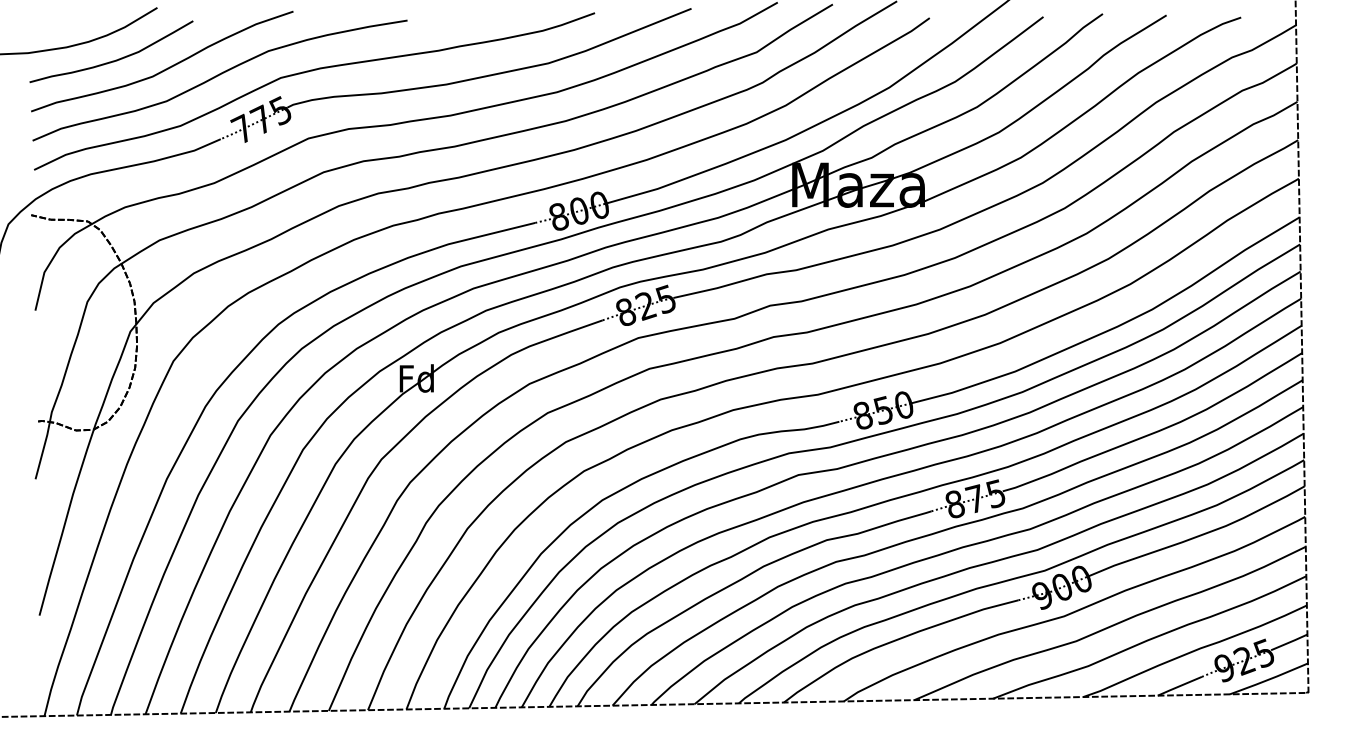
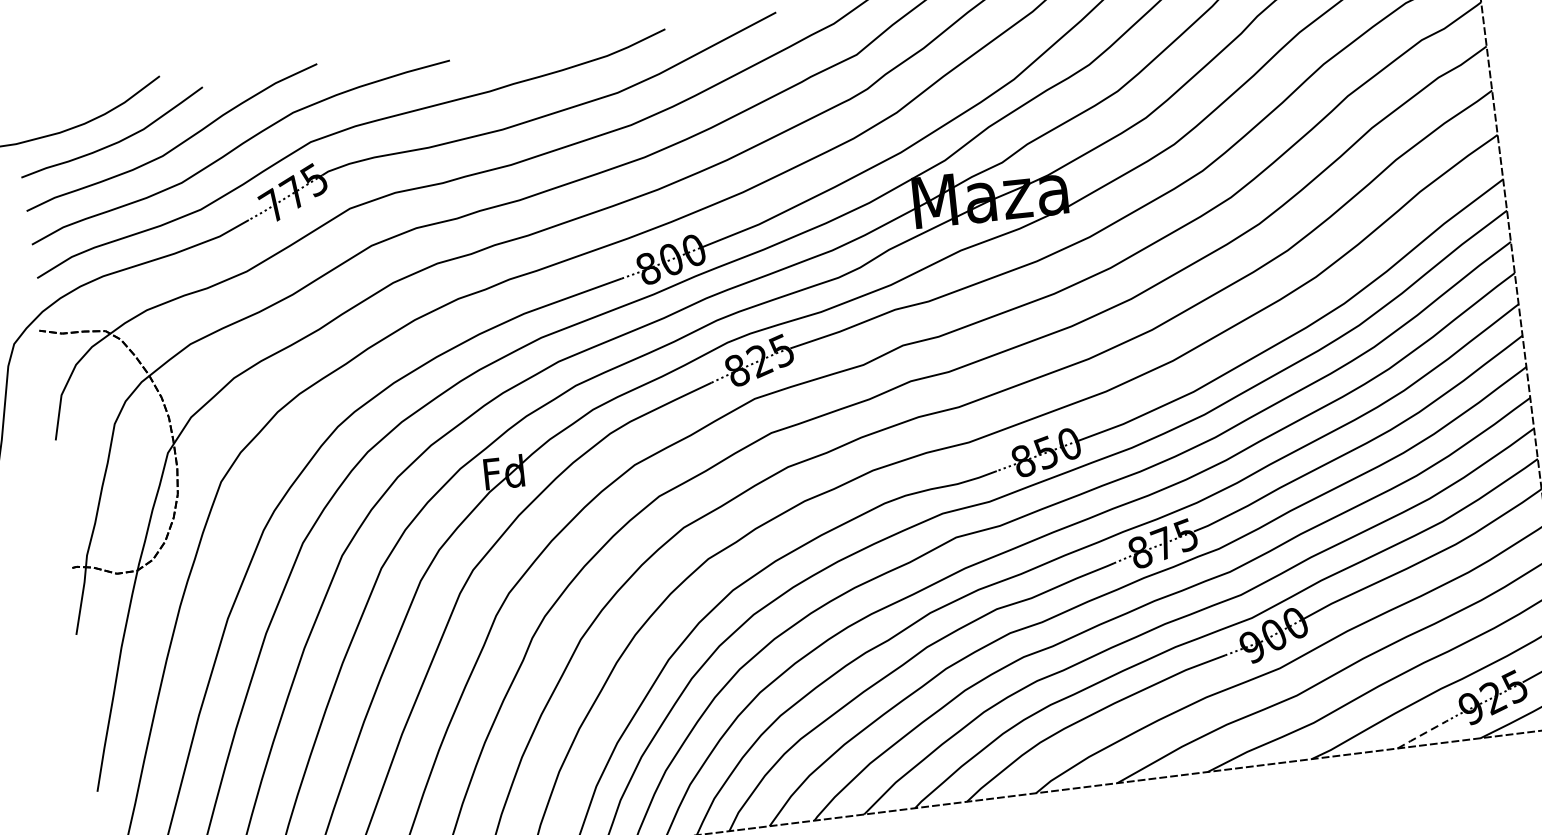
line: (1179, 686) -> (1421, 735), solid -> dashed

